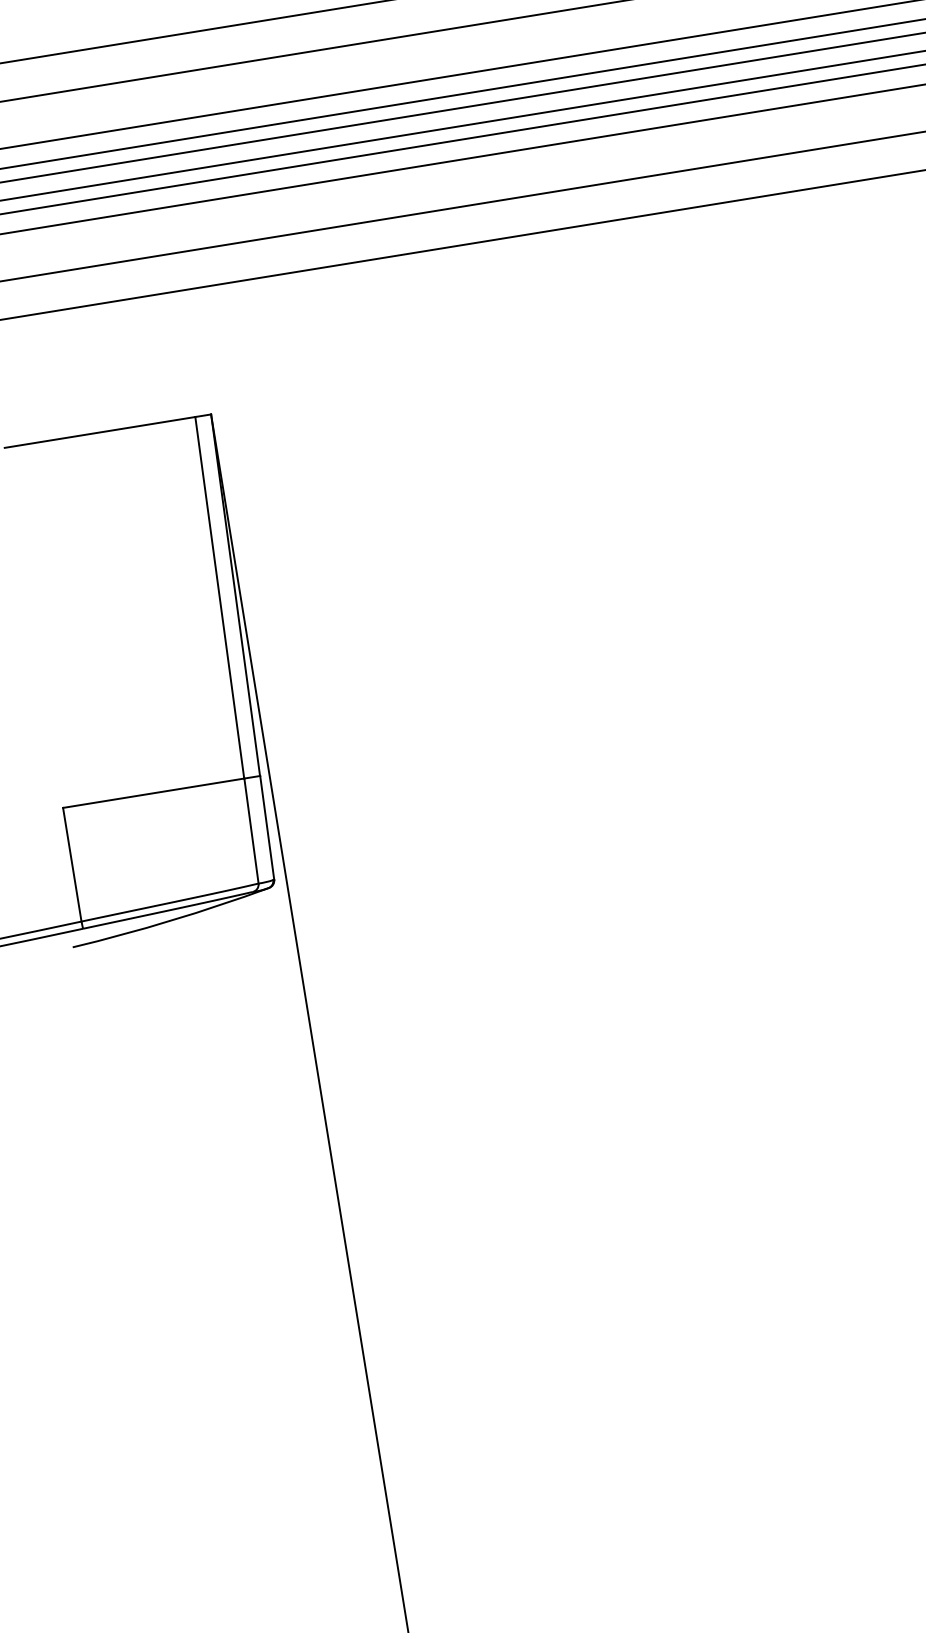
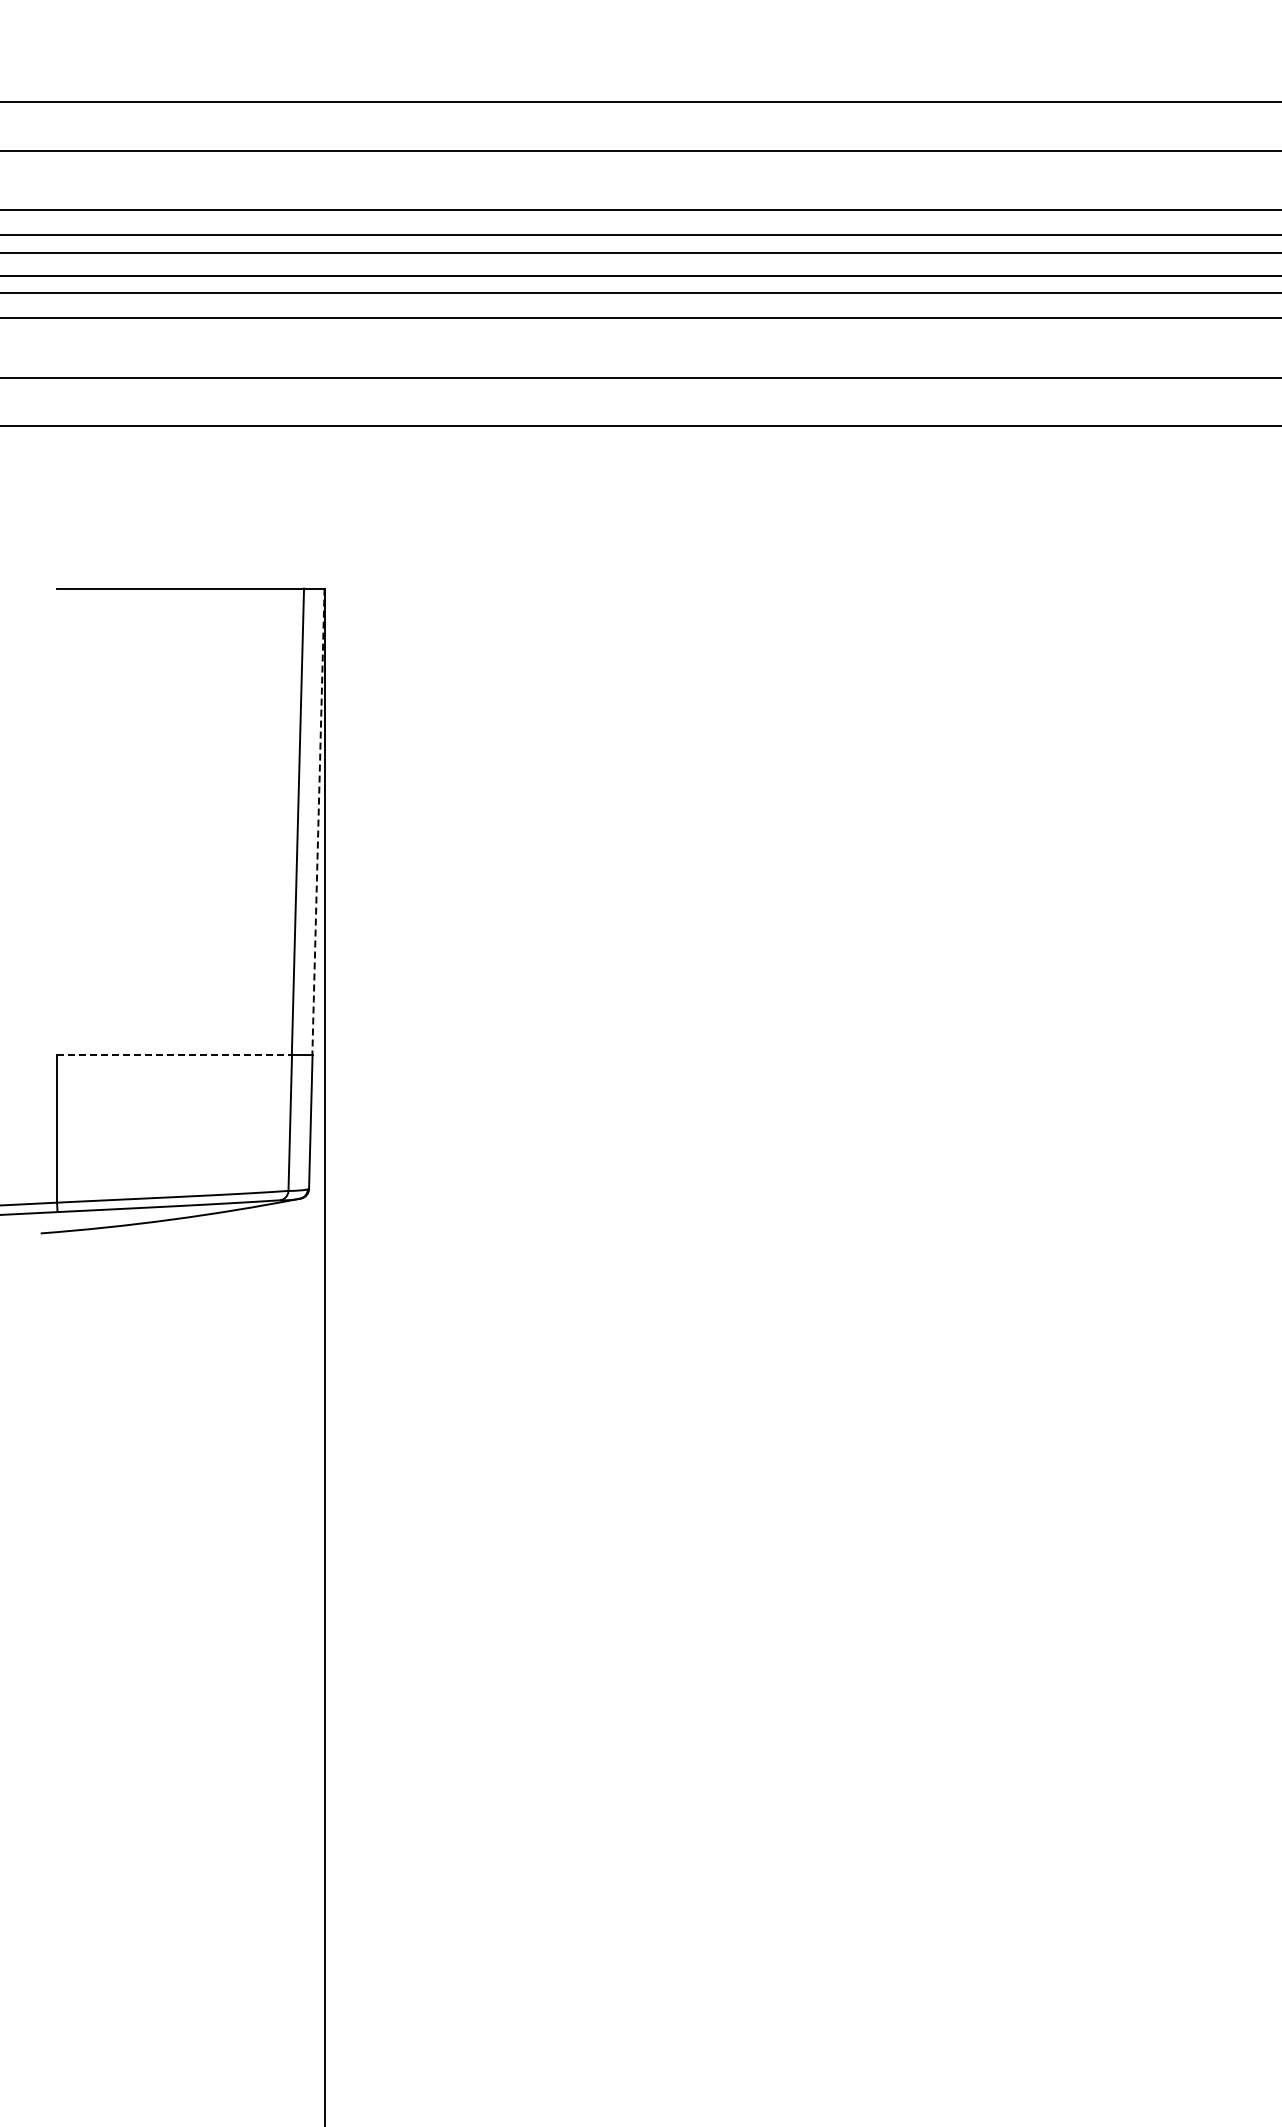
line: (235, 595) -> (318, 822), solid -> dashed
line: (153, 793) -> (174, 1055), solid -> dashed

